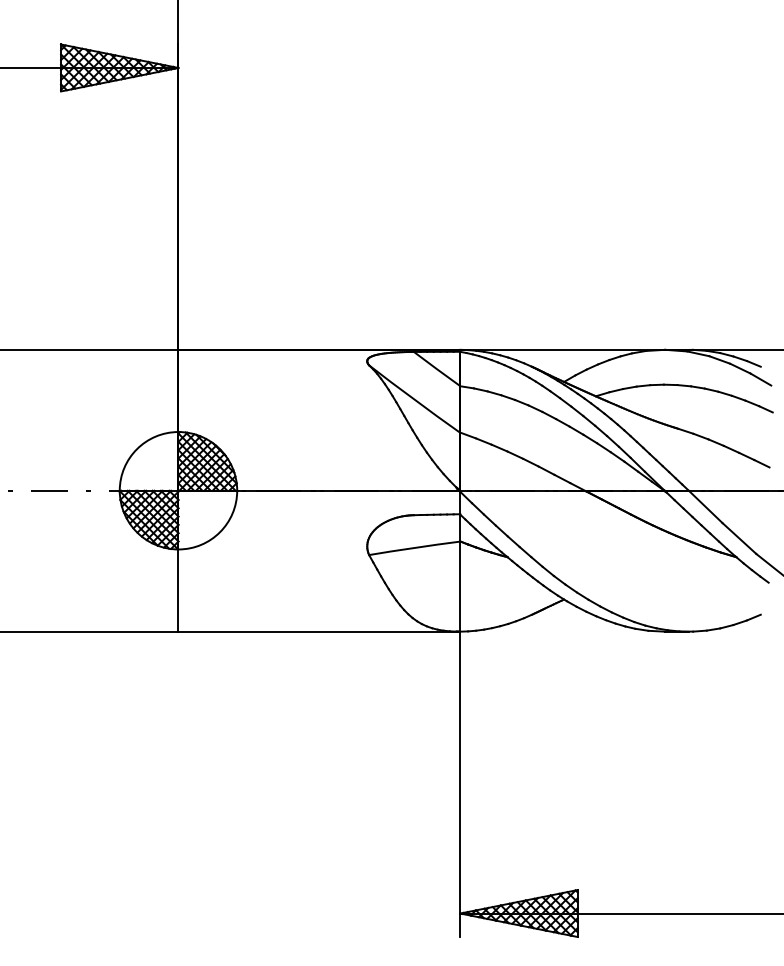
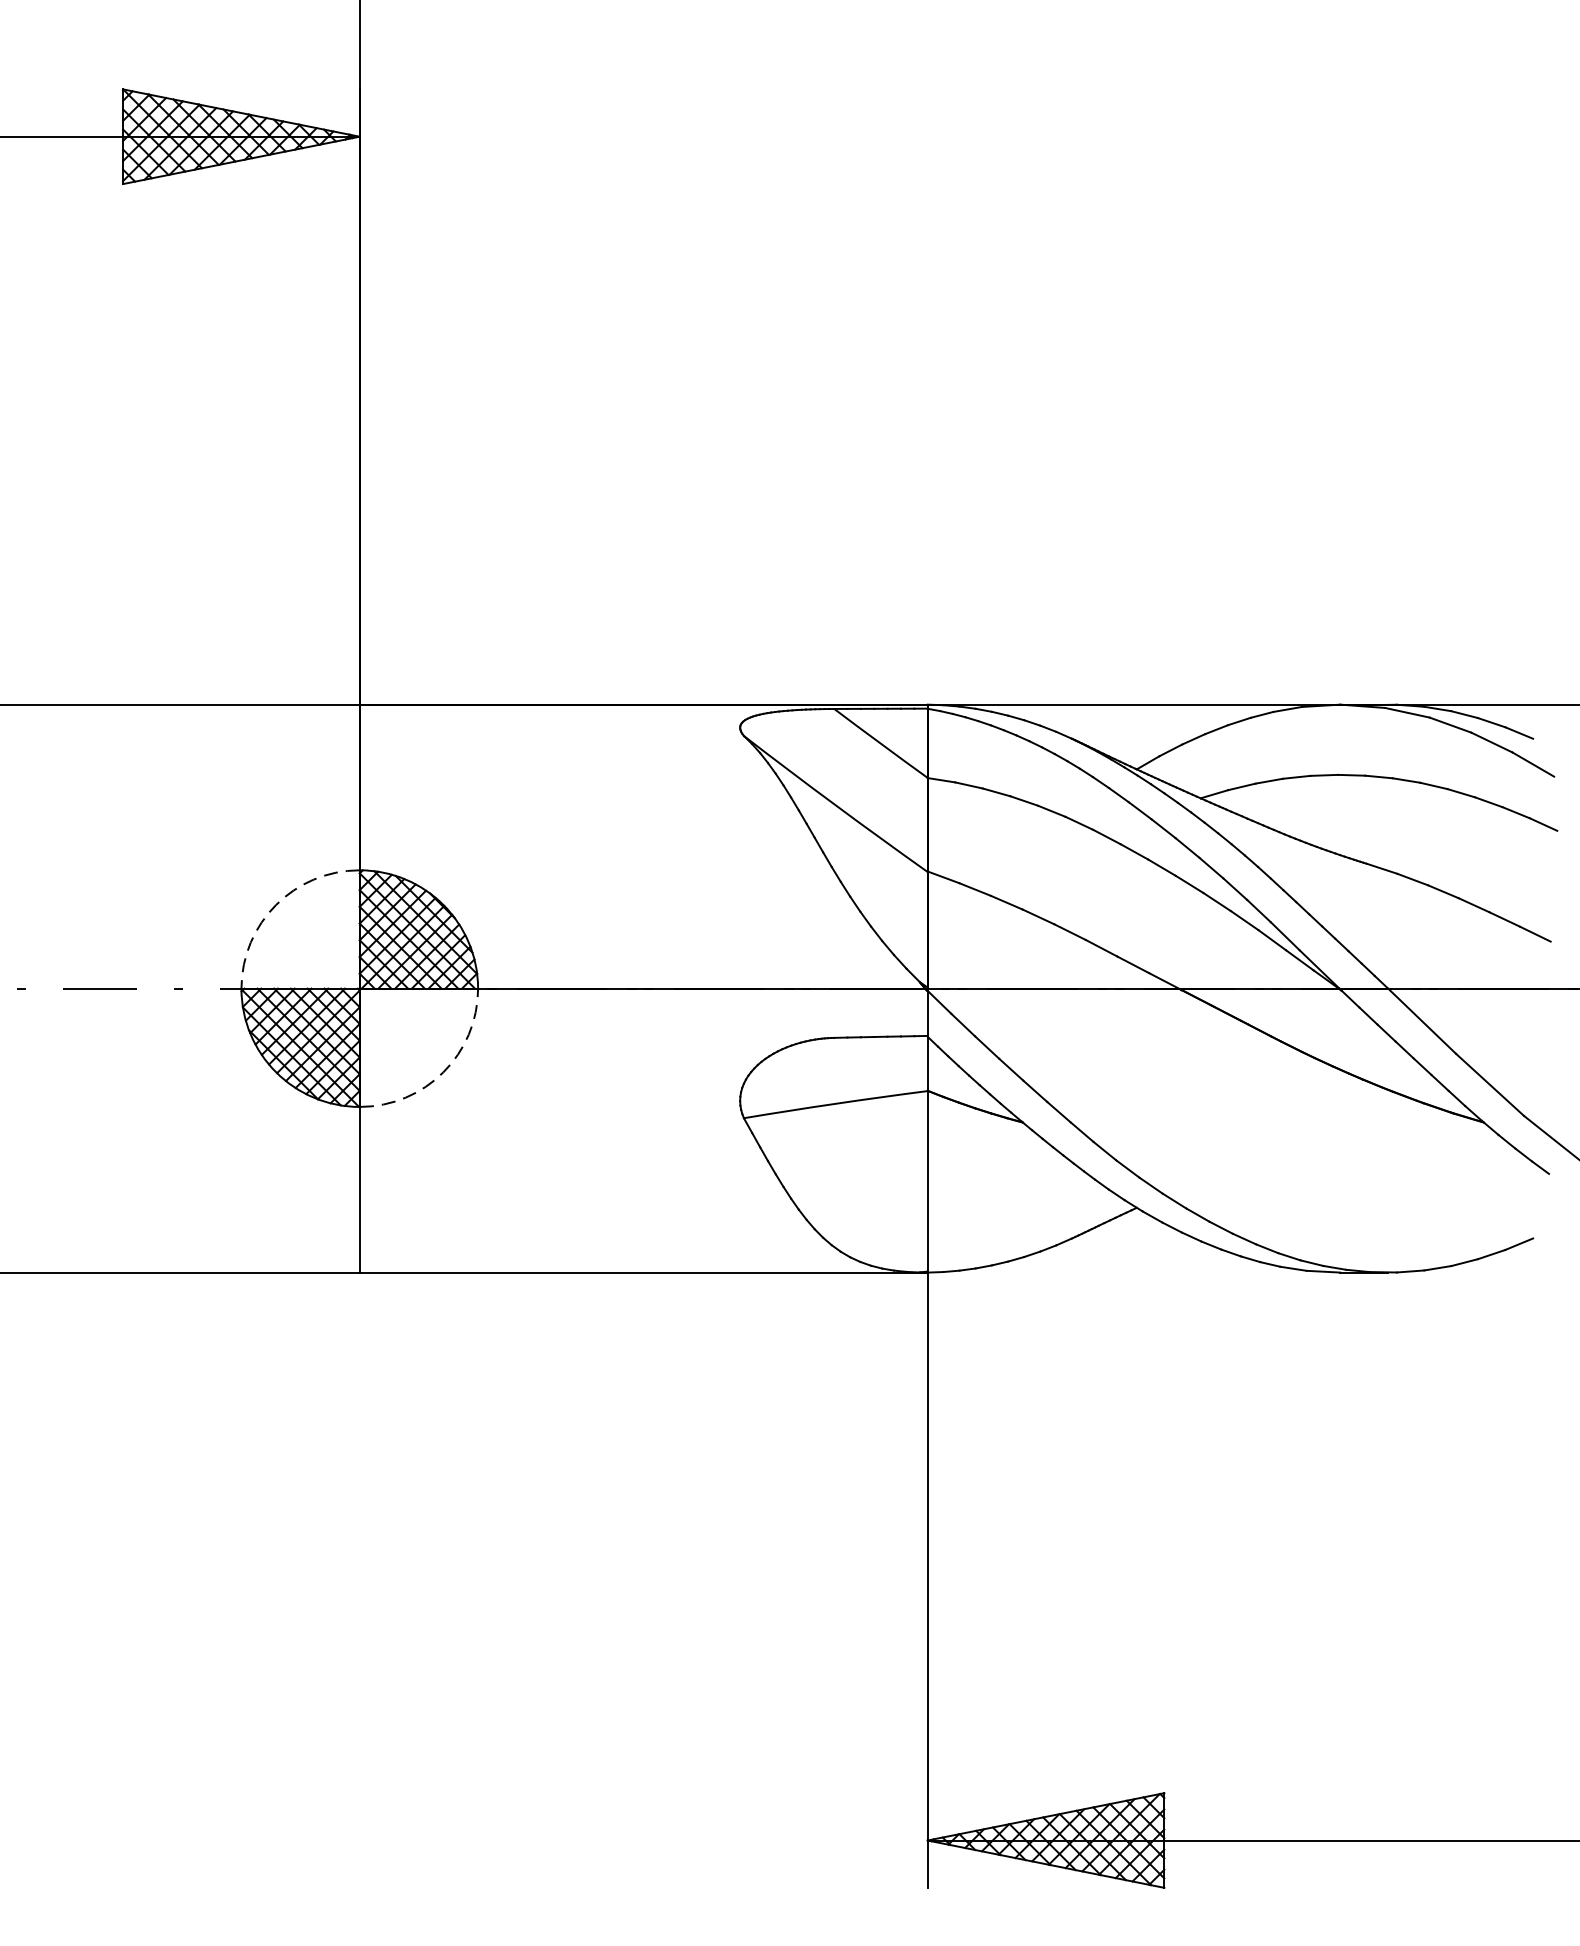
arc: (136, 449) -> (275, 905), solid -> dashed
arc: (220, 532) -> (444, 1072), solid -> dashed

